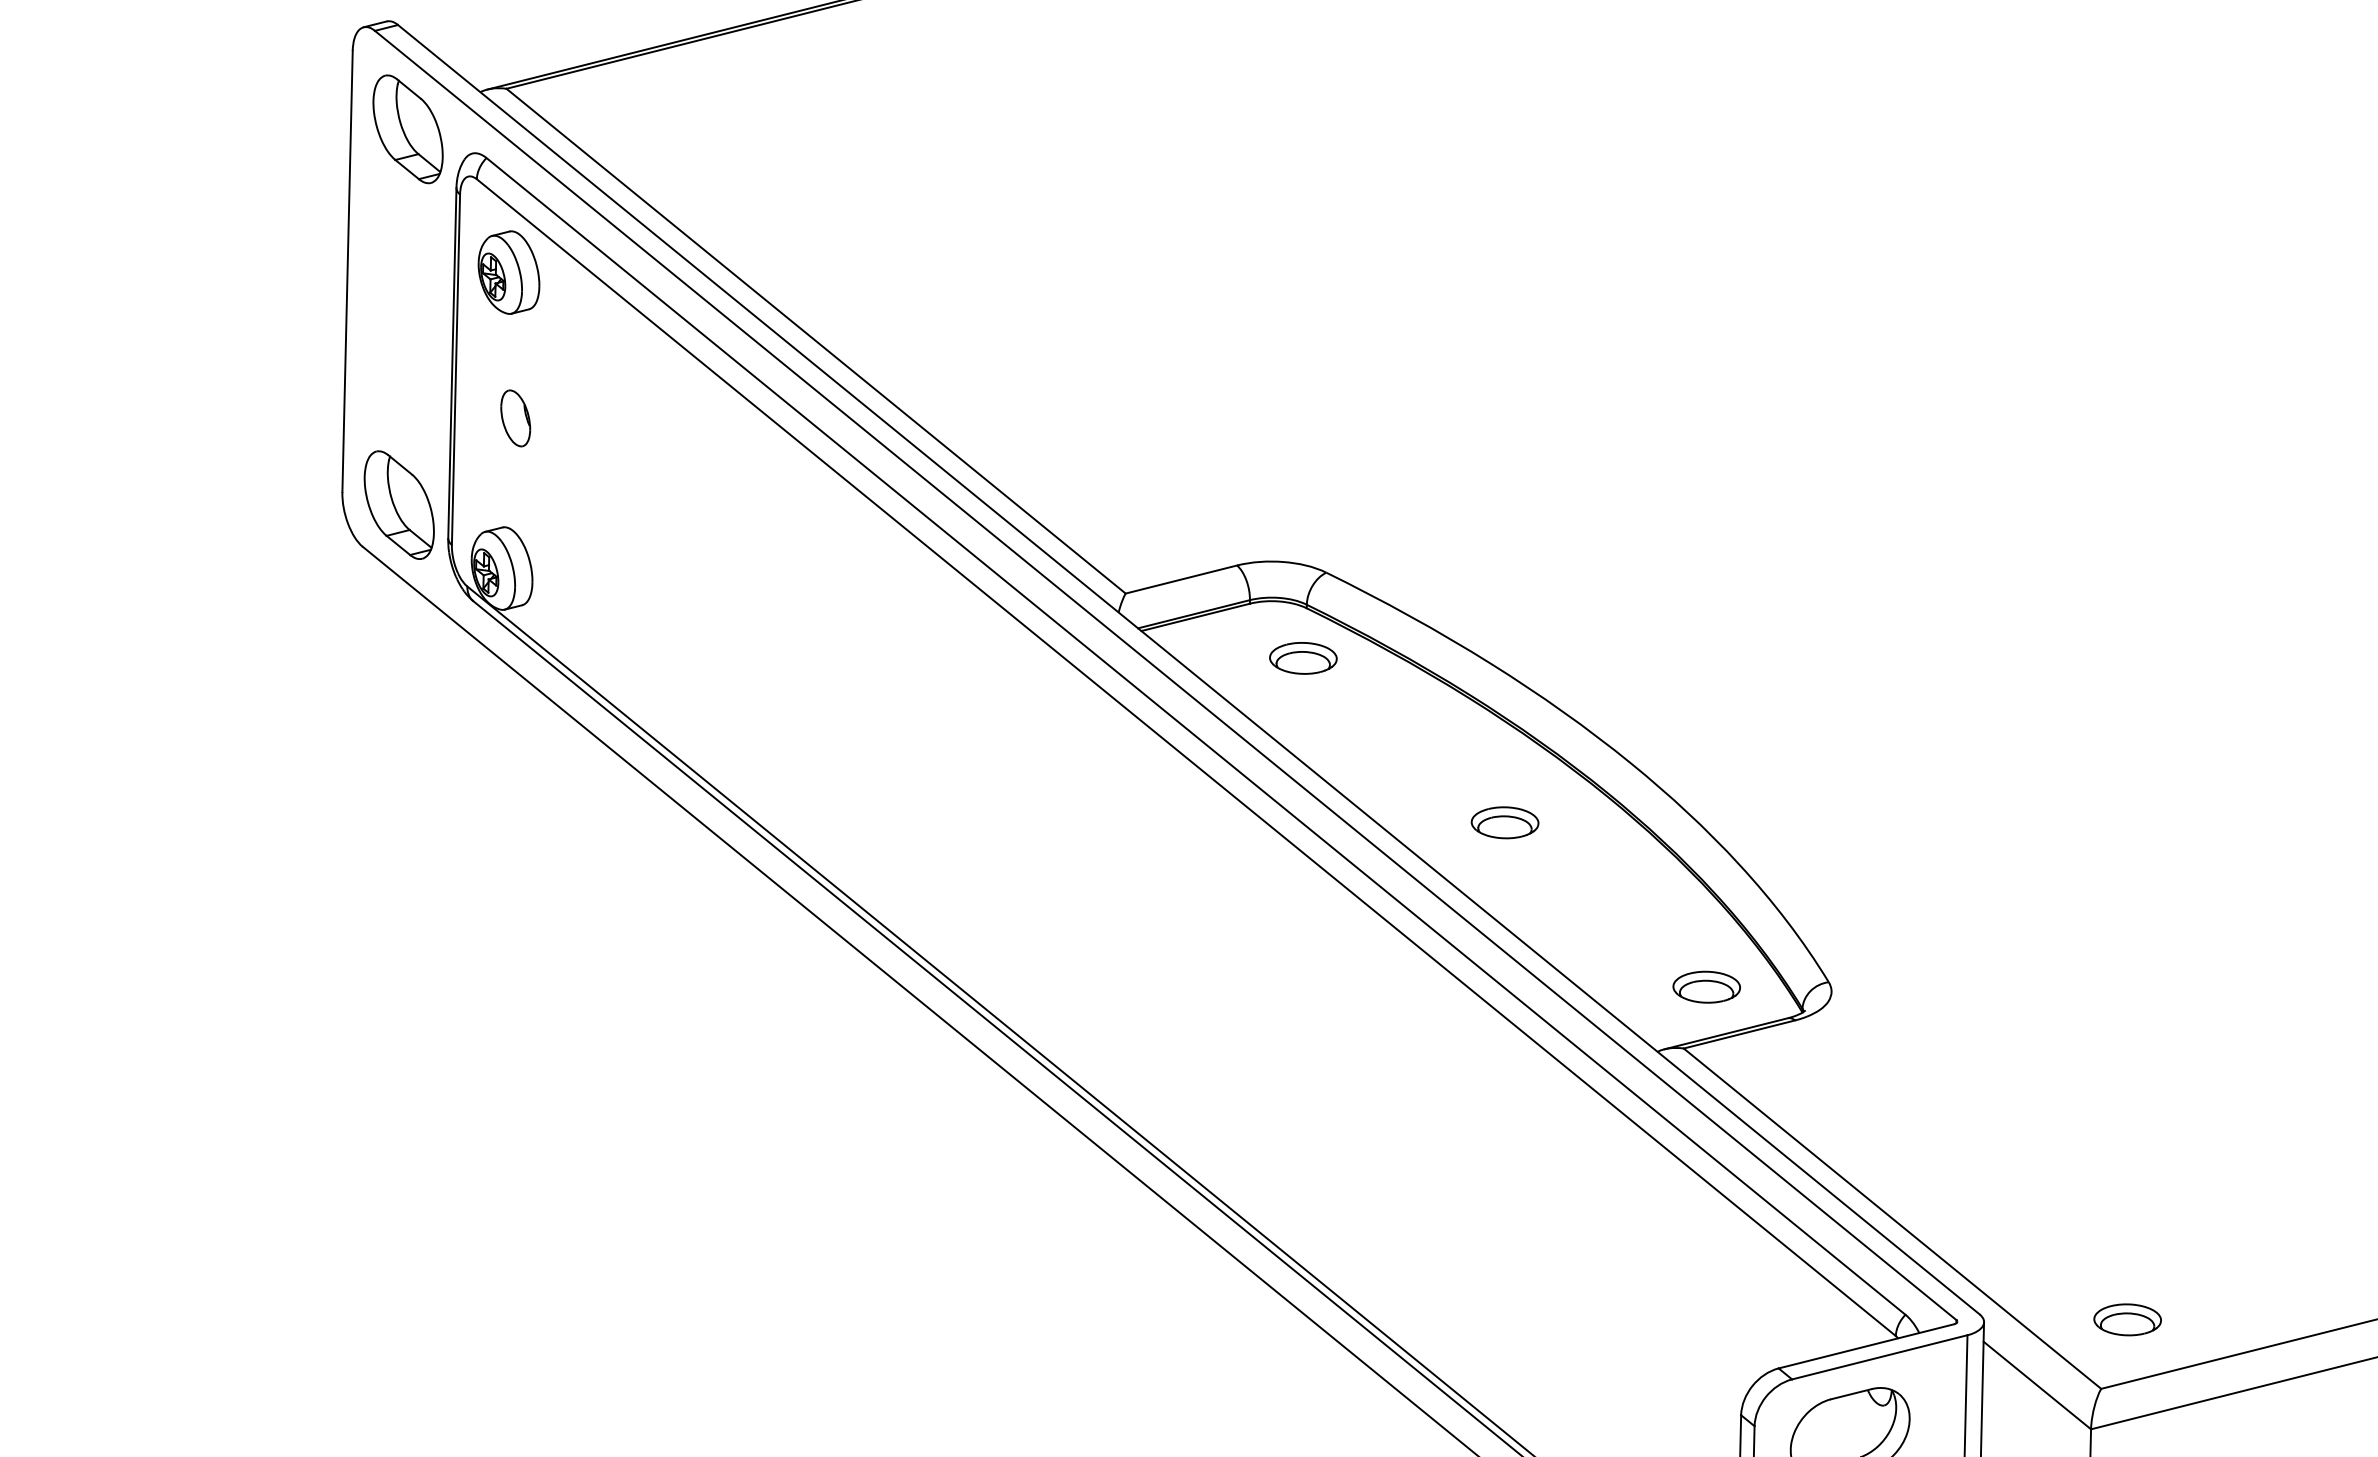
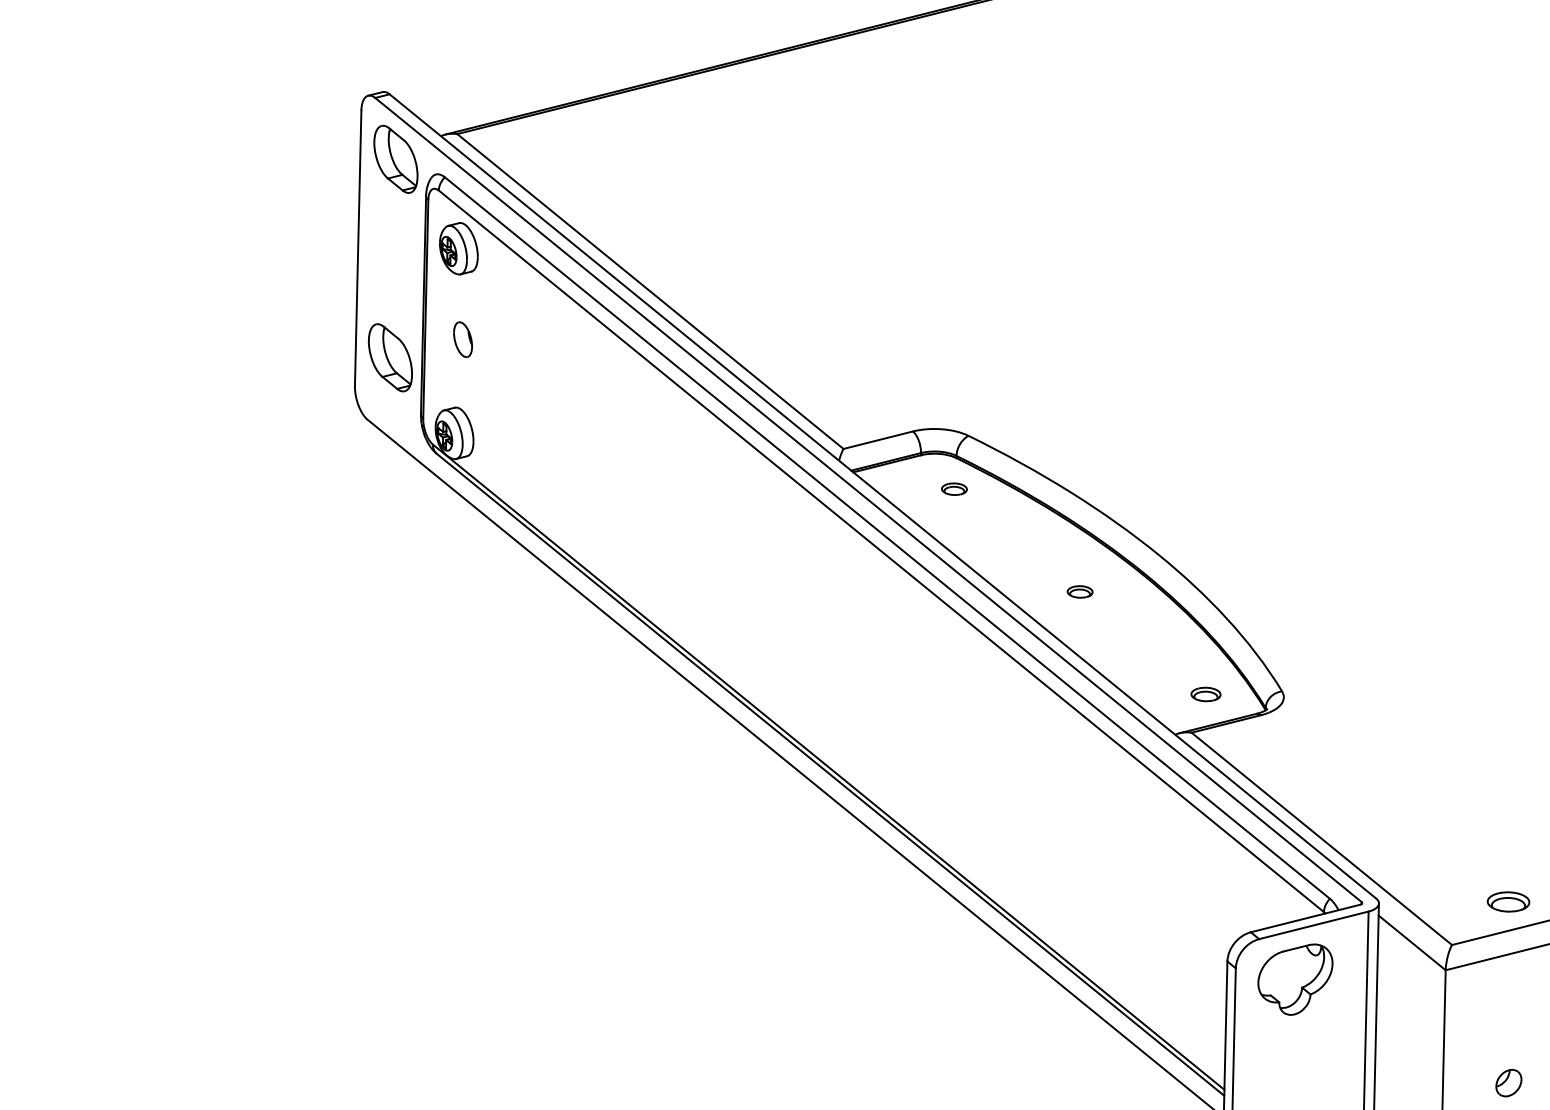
part: (399, 504) -> (390, 357), moved
part: (1303, 656) -> (954, 488), size x0.6
part: (1503, 822) -> (1079, 591), size x0.6
part: (1705, 987) -> (1205, 694), size x0.7
part: (2127, 1319) -> (1508, 901), moved

